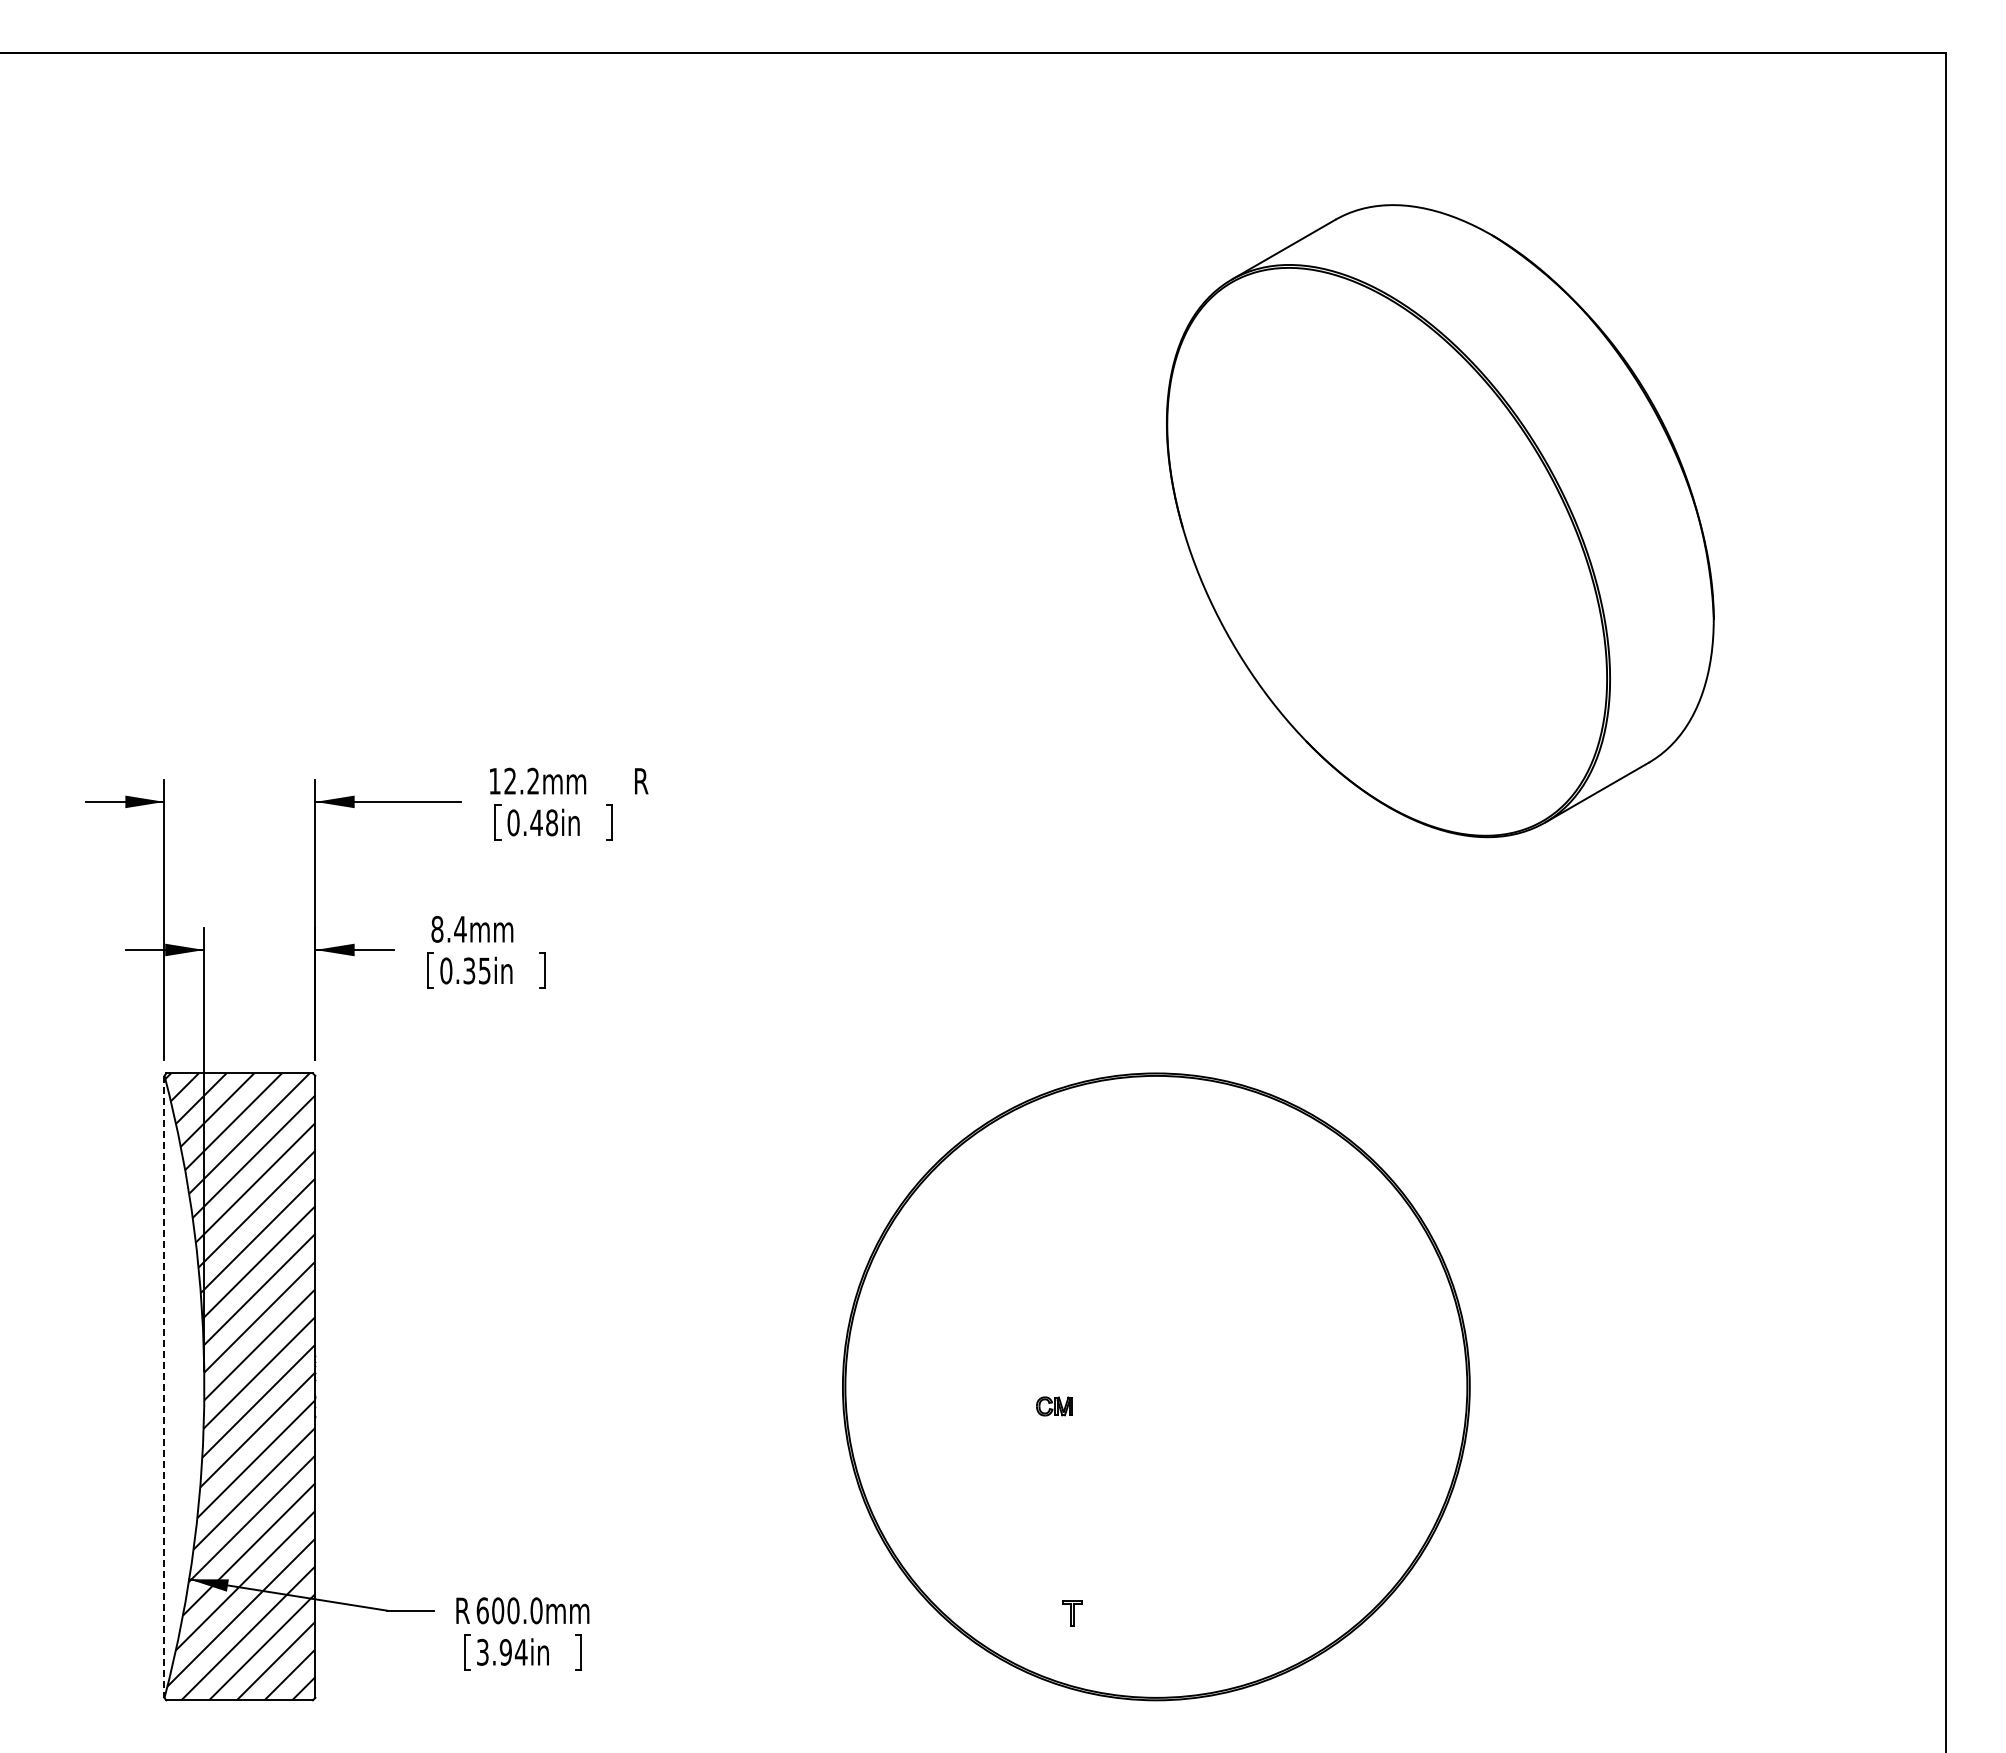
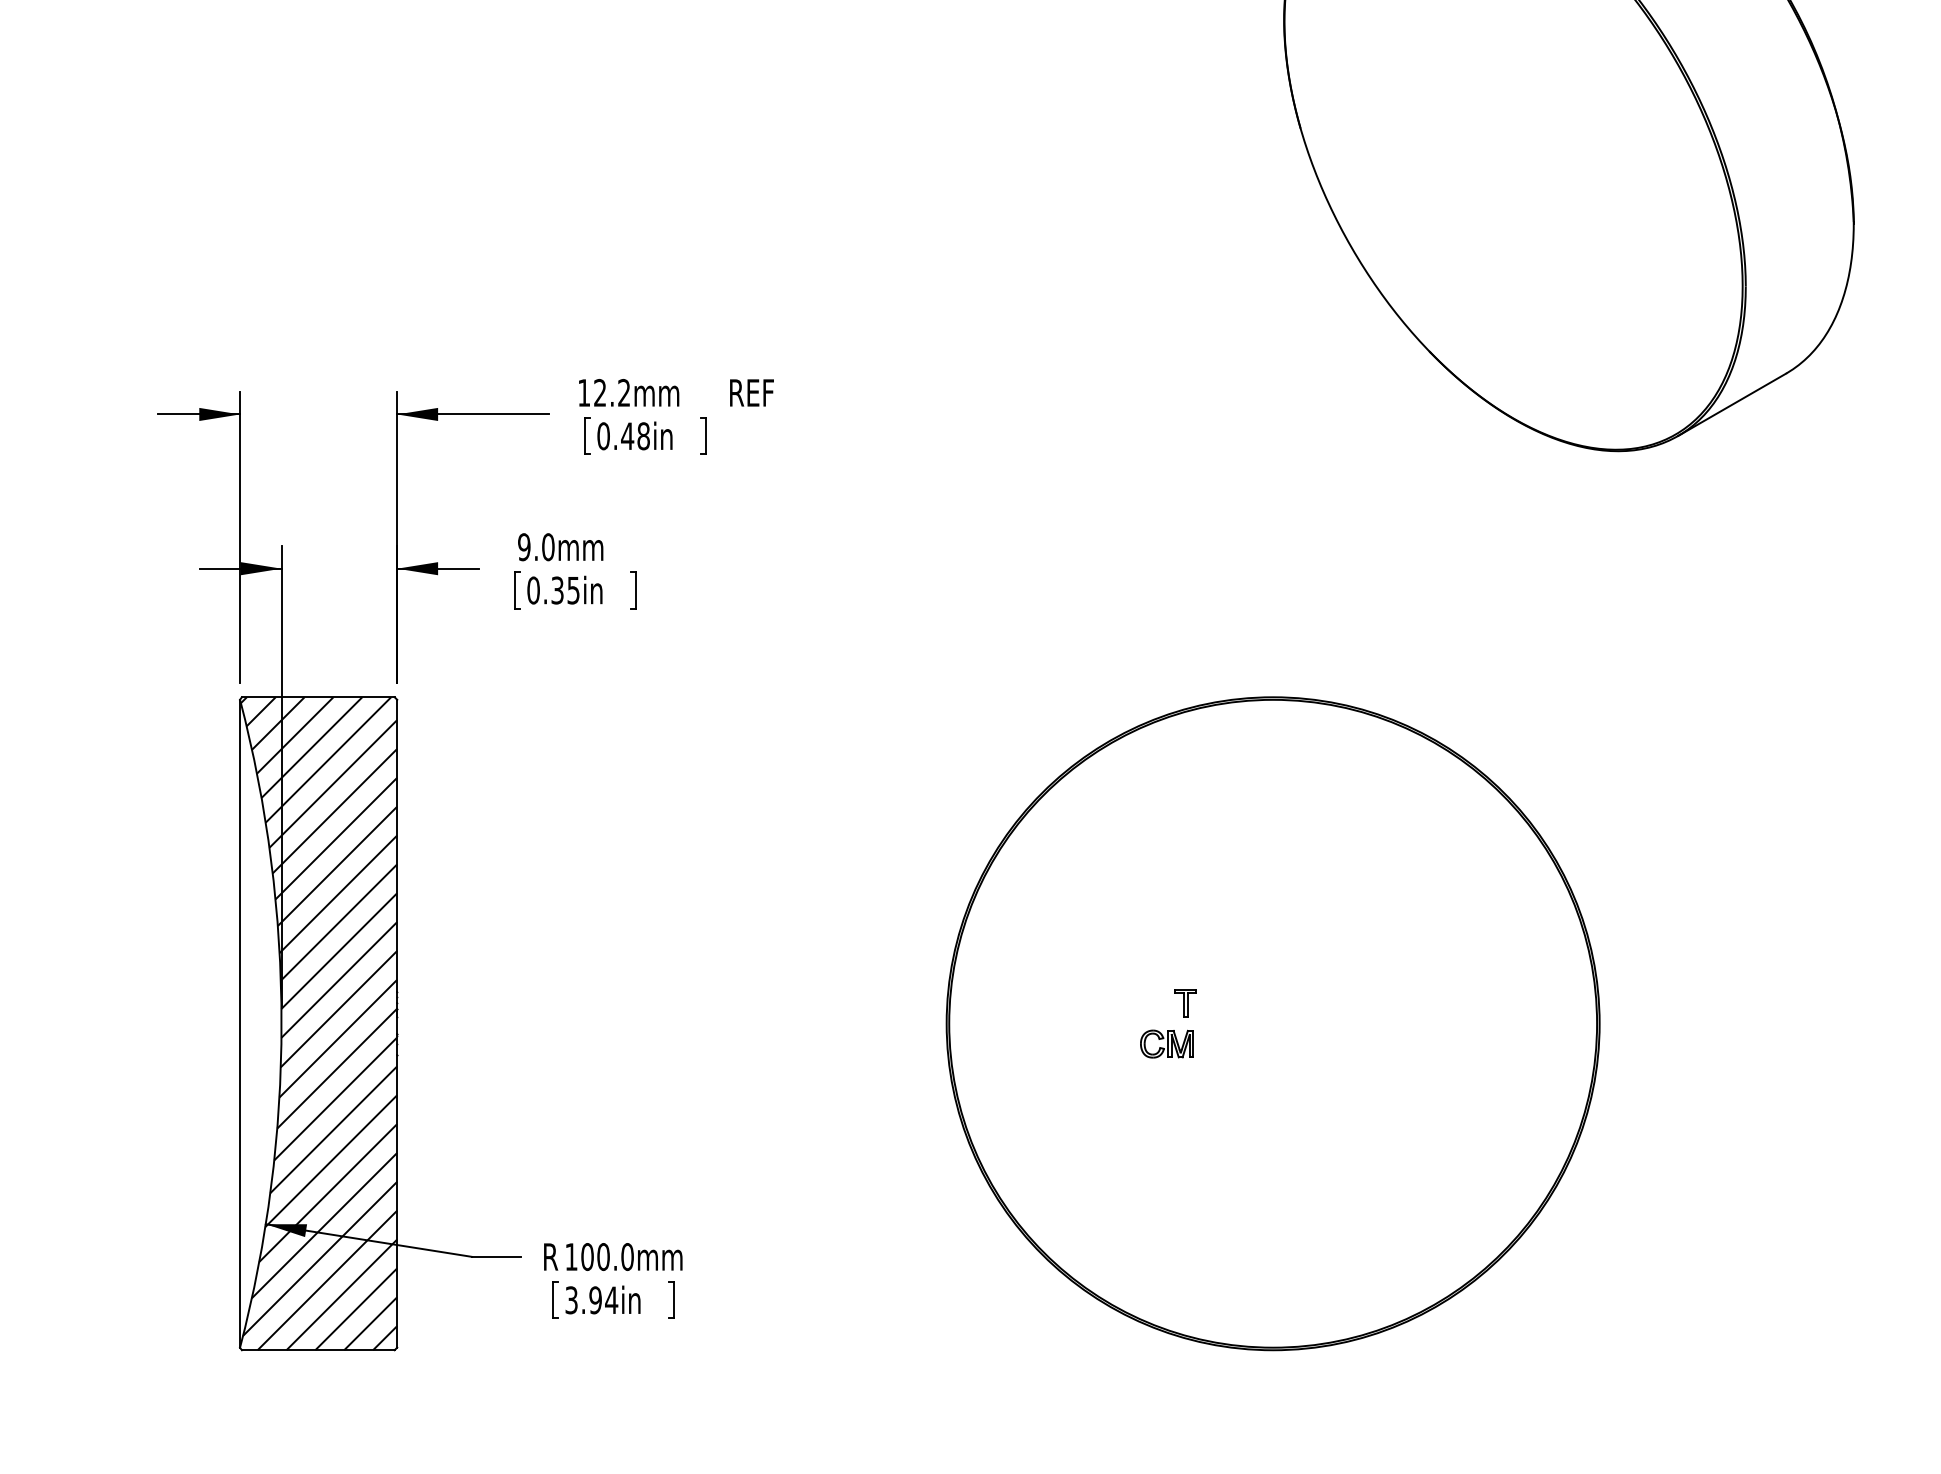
text: (664, 781) -> (760, 393), R -> REF
text: (448, 928) -> (535, 546), 8.4mm -> 9.0mm
line: (164, 1387) -> (240, 1024), dashed -> solid
part: (1054, 1406) -> (1167, 1044), size x1.43
text: (482, 1610) -> (571, 1256), 600.0mm -> 100.0mm
part: (1072, 1613) -> (1185, 1003), moved

